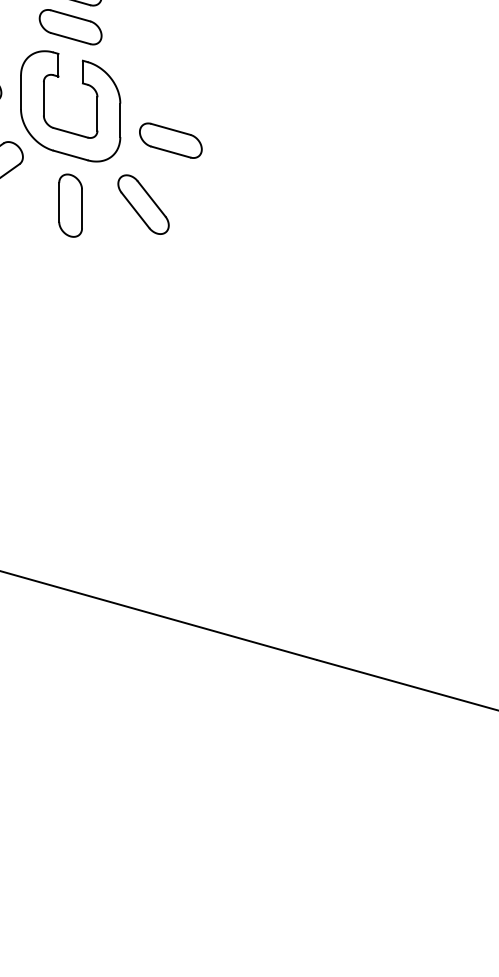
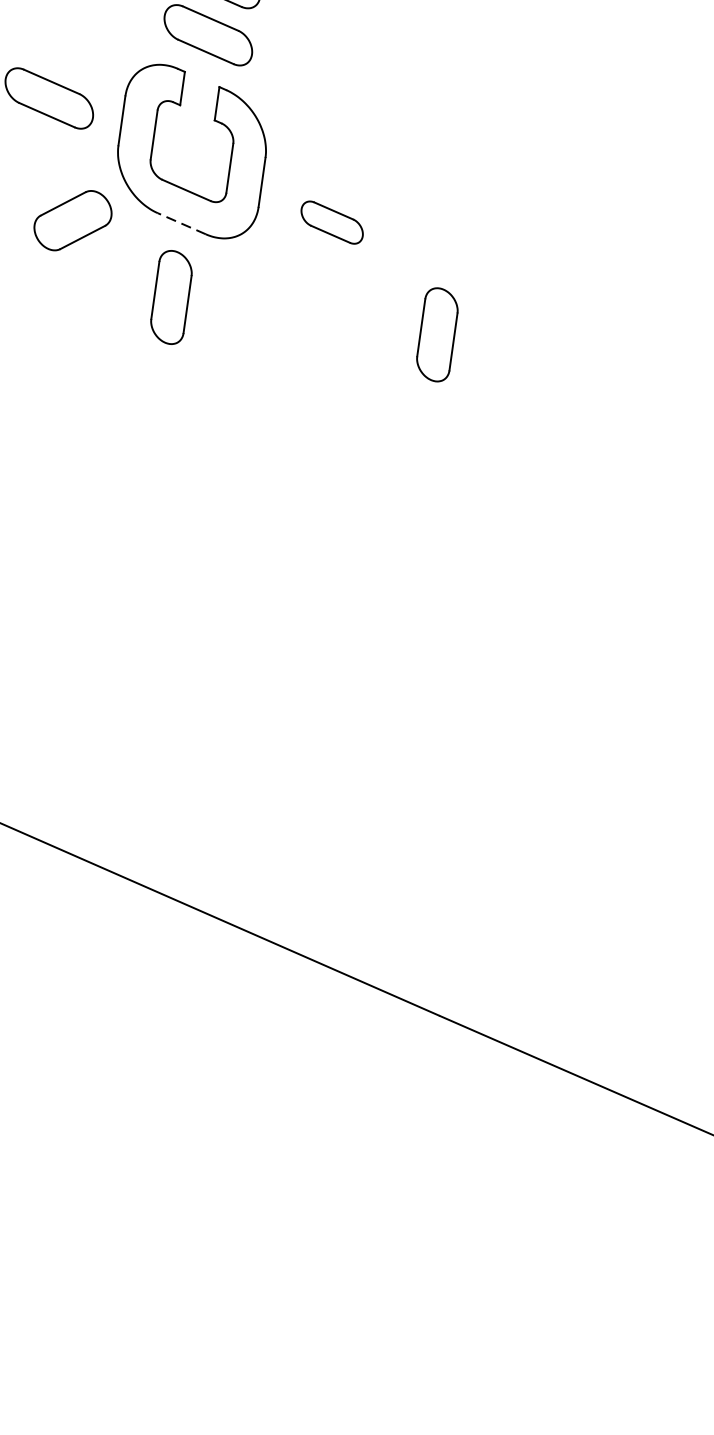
part: (170, 140) -> (331, 222), size x0.7
line: (70, 155) -> (181, 223), solid -> dashed
part: (143, 204) -> (278, 310), removed
part: (251, 205) -> (437, 334), added

